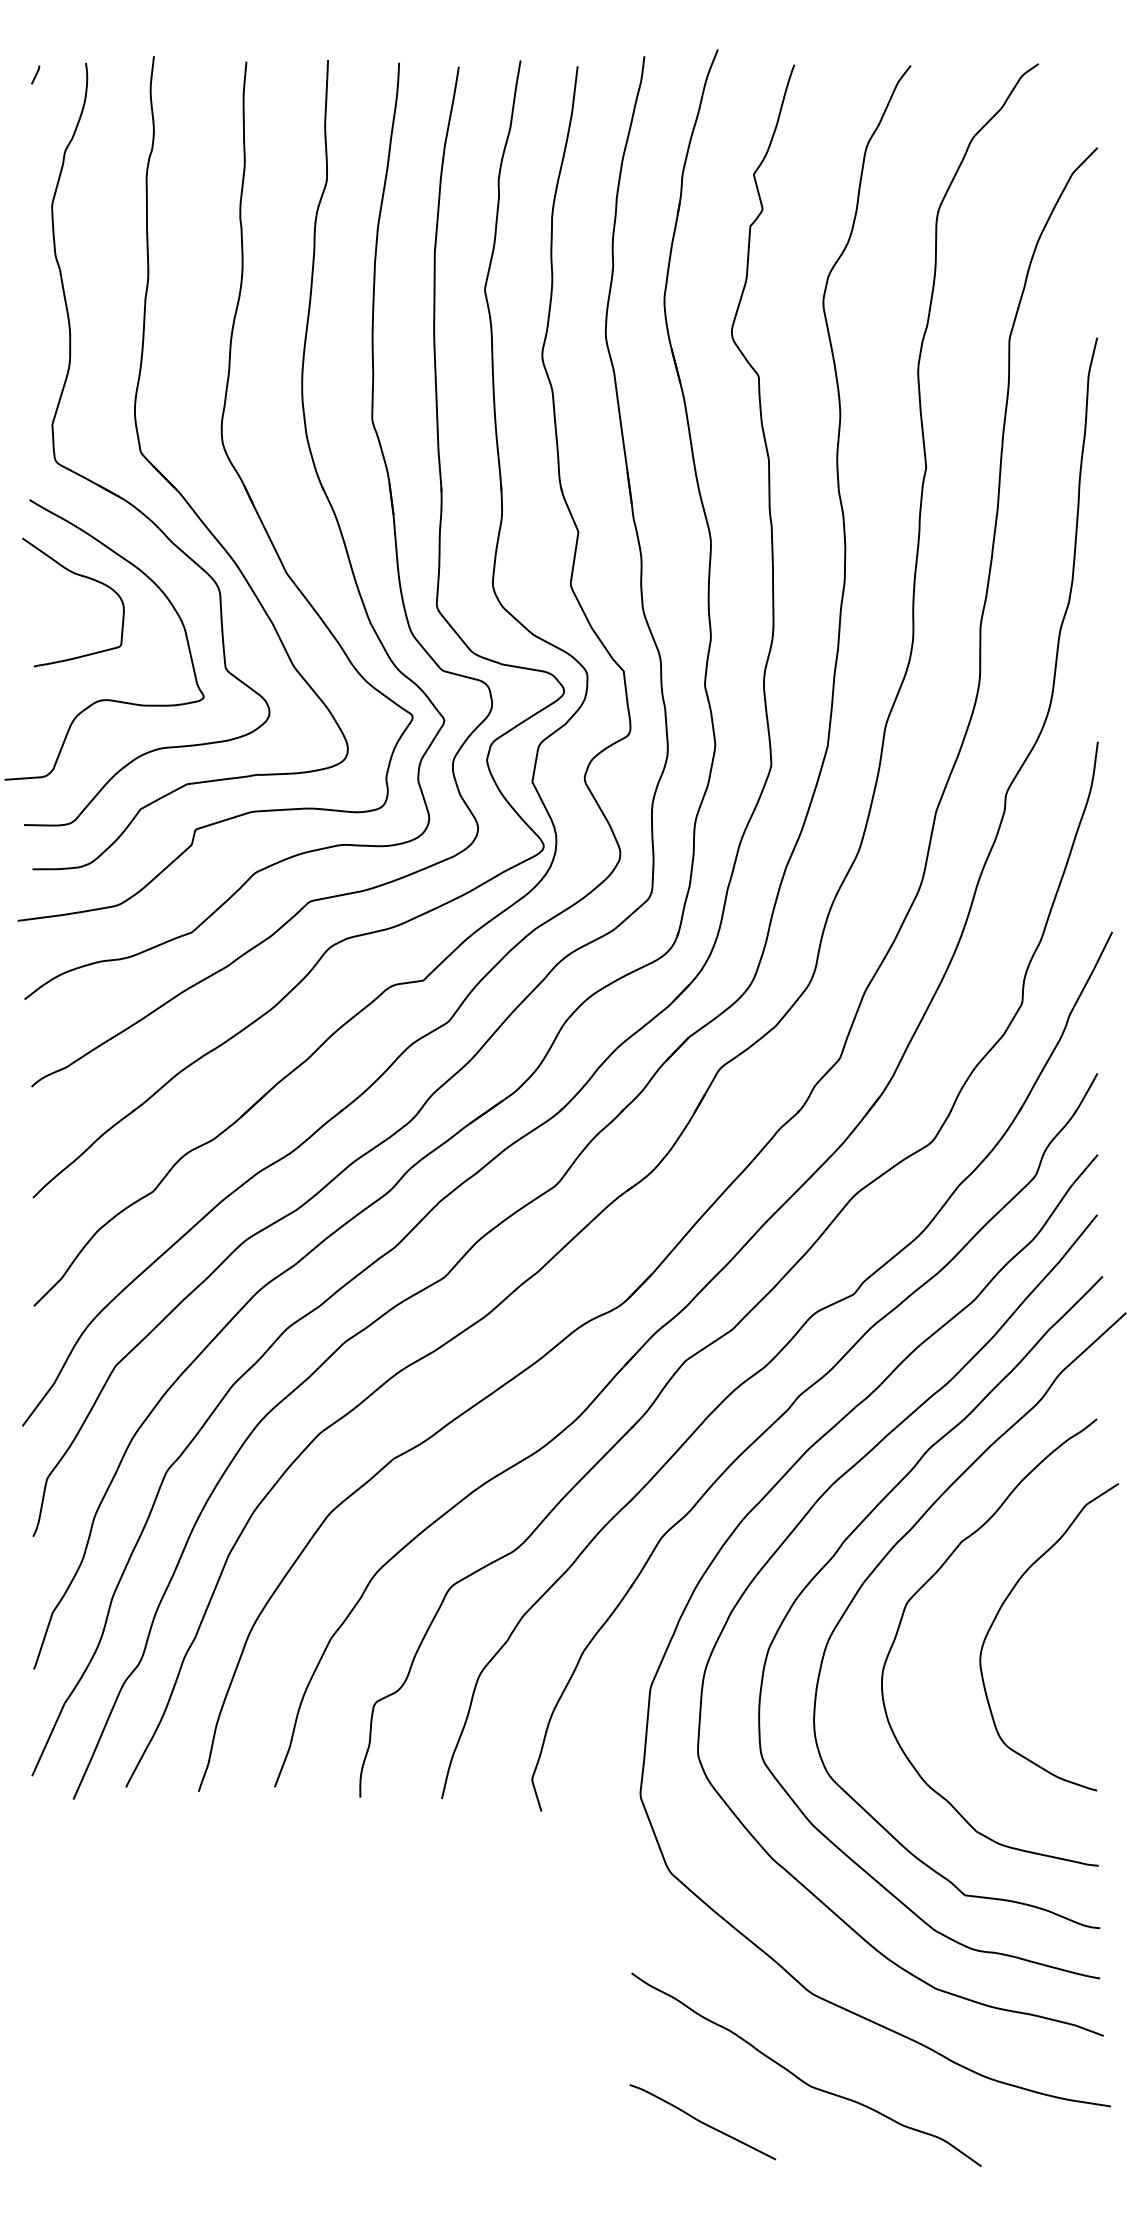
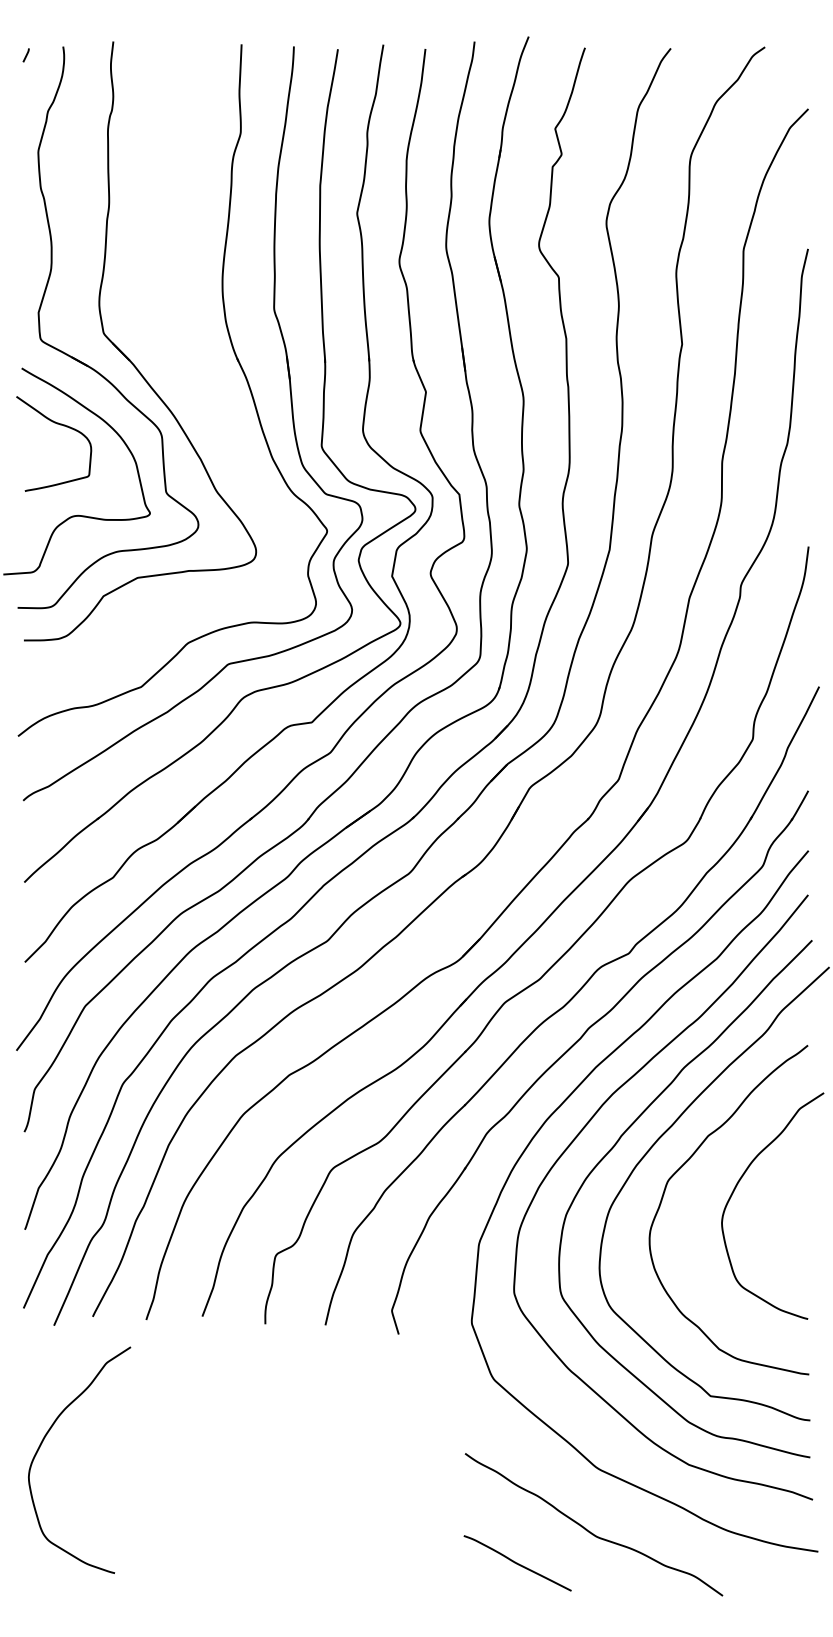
part: (238, 477) -> (175, 351), removed
curve: (58, 1957) -> (43, 1442), added

